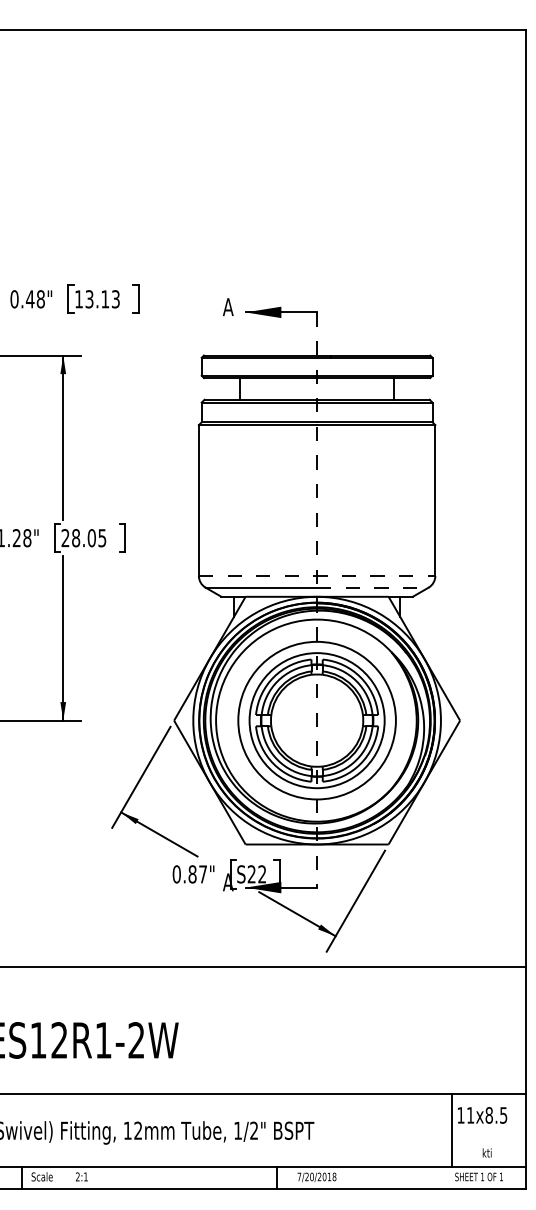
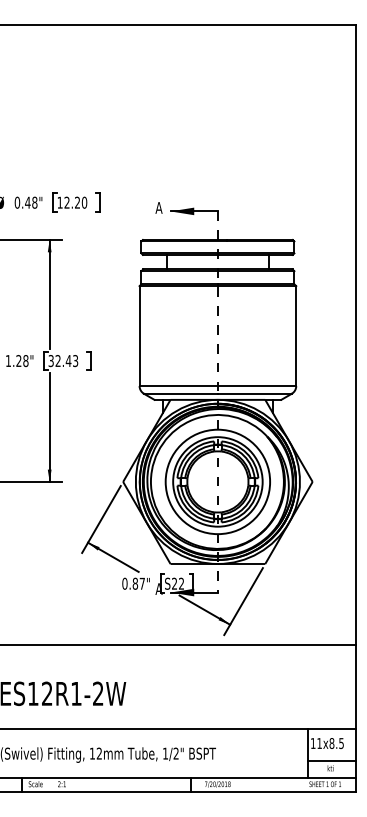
text: (102, 298) -> (75, 202), 13.13 -> 12.20
text: (84, 538) -> (63, 361), 28.05 -> 32.43
line: (318, 576) -> (218, 386), dashed -> solid
line: (372, 587) -> (254, 393), dashed -> solid
line: (488, 1141) -> (331, 760), added

